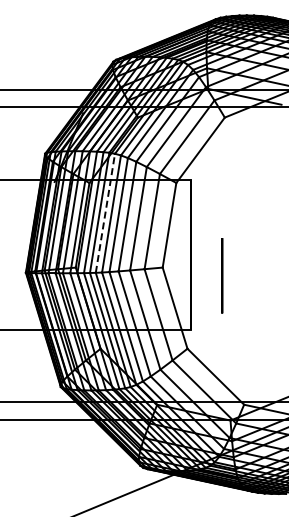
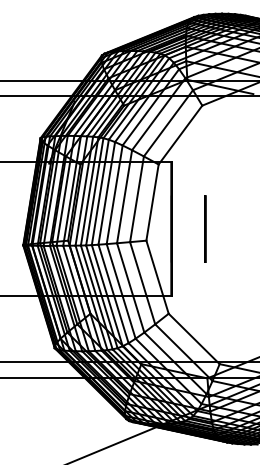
line: (105, 212) -> (94, 191), dashed -> solid
line: (222, 275) -> (205, 228), moved

